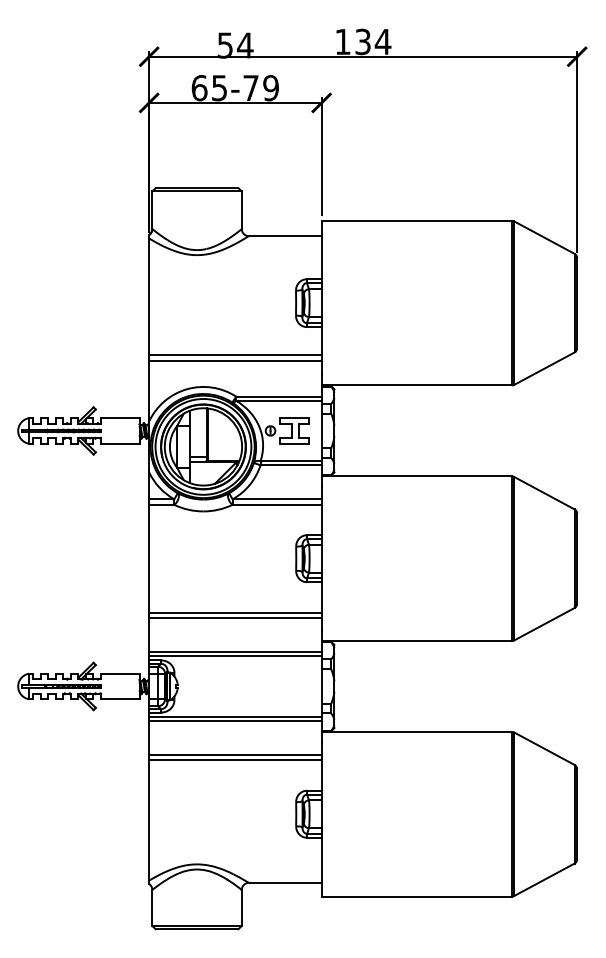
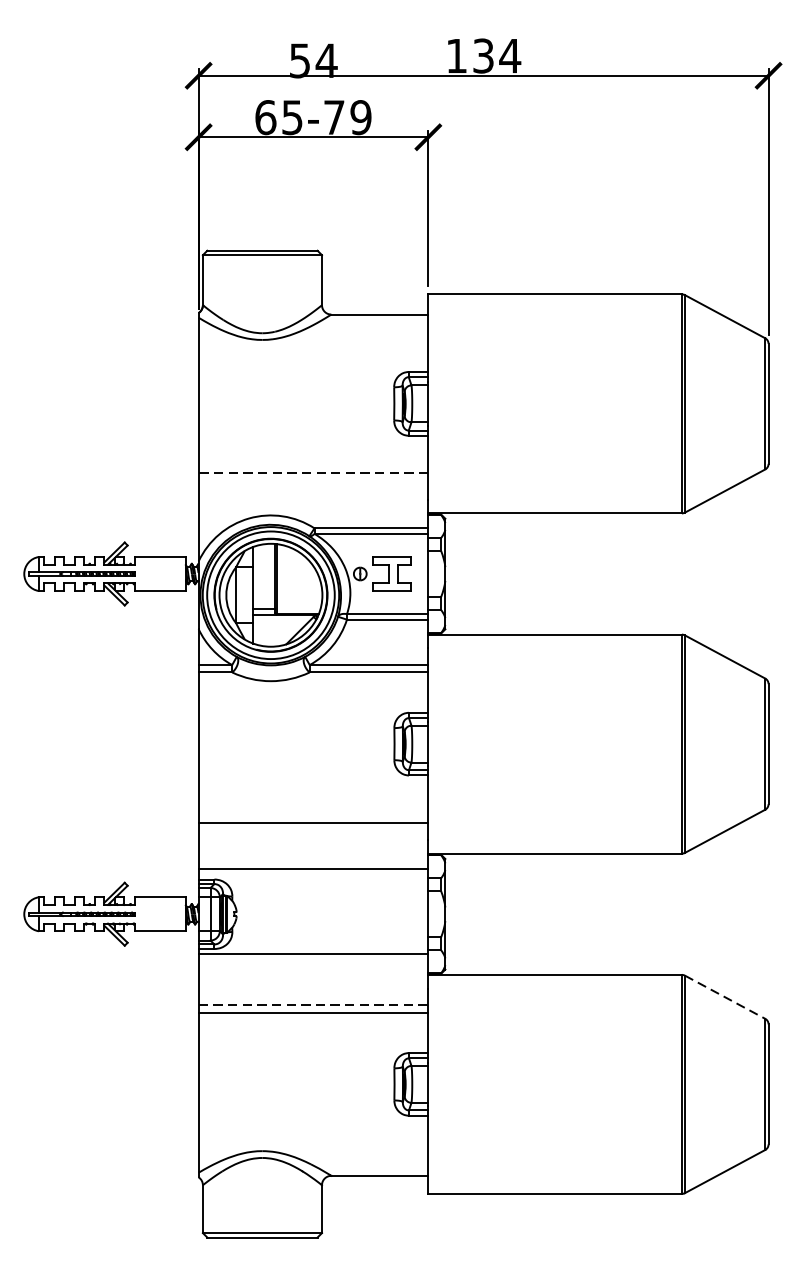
line: (234, 355) -> (312, 473), solid -> dashed
line: (235, 360) -> (313, 480), removed
line: (235, 612) -> (313, 815), removed
line: (235, 656) -> (313, 874), removed
line: (235, 720) -> (313, 959), removed
line: (544, 749) -> (725, 998), solid -> dashed
line: (235, 754) -> (313, 1004), solid -> dashed

